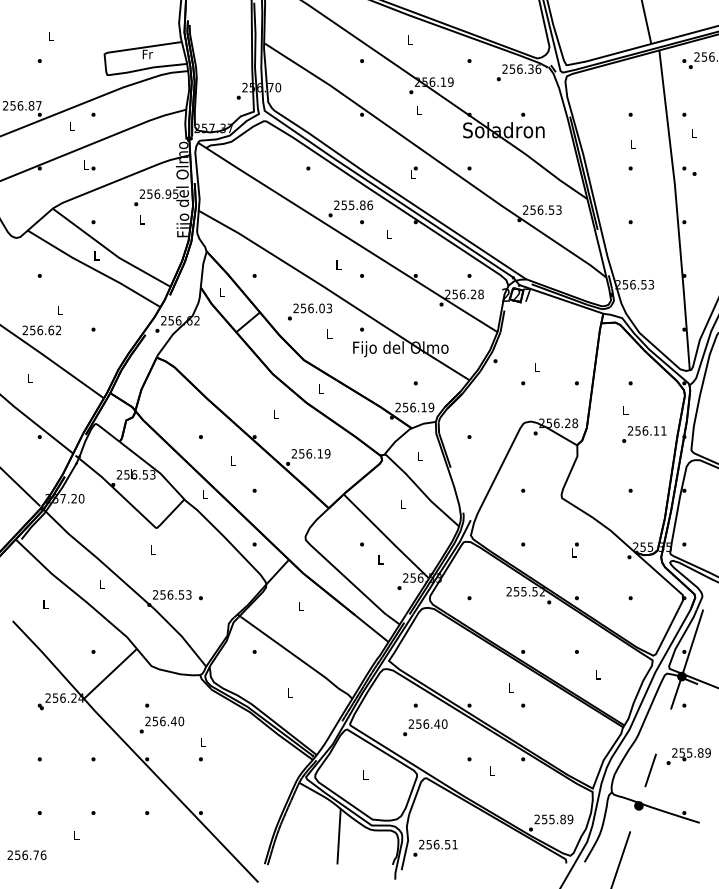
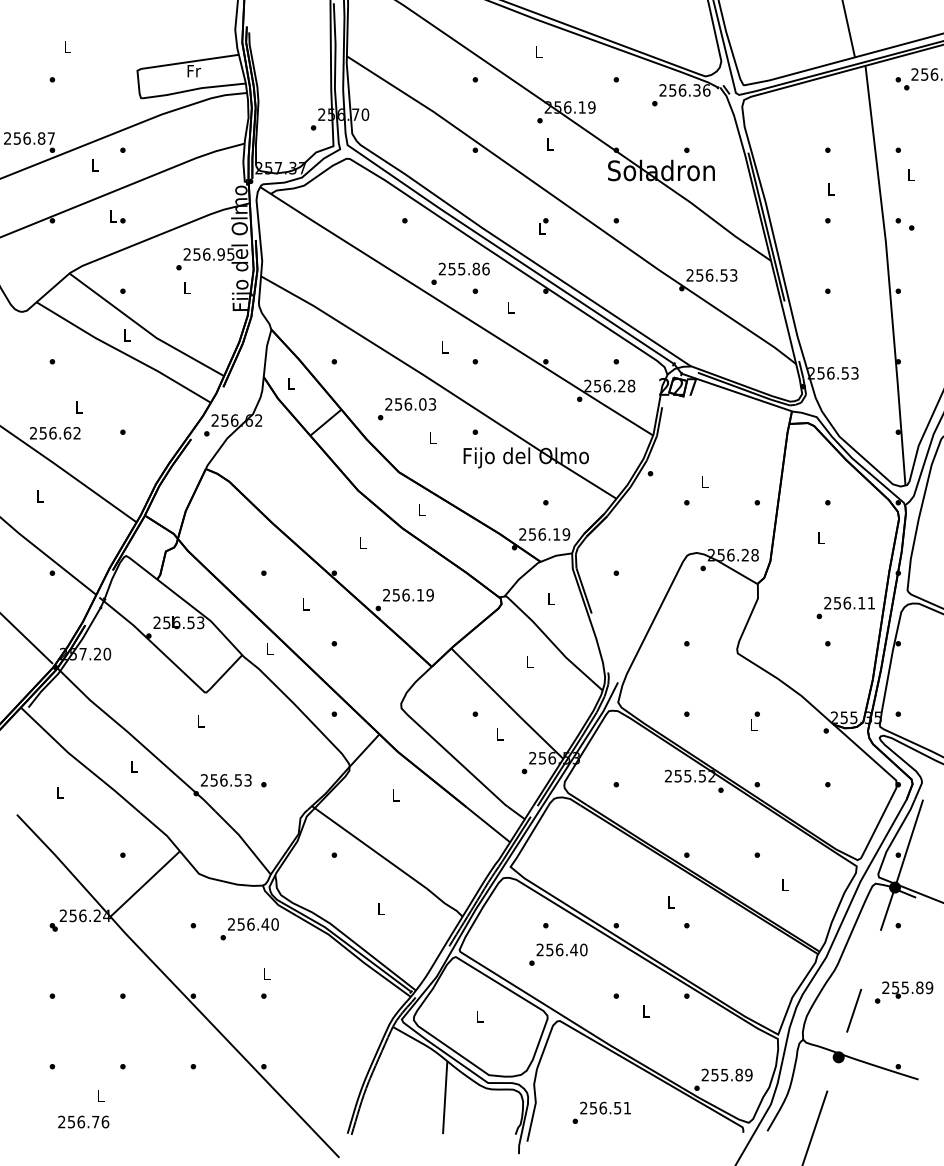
text: (644, 434) -> (845, 607), moved
text: (161, 725) -> (249, 929), moved
text: (435, 847) -> (601, 1112), moved
text: (26, 854) -> (83, 1121), moved

